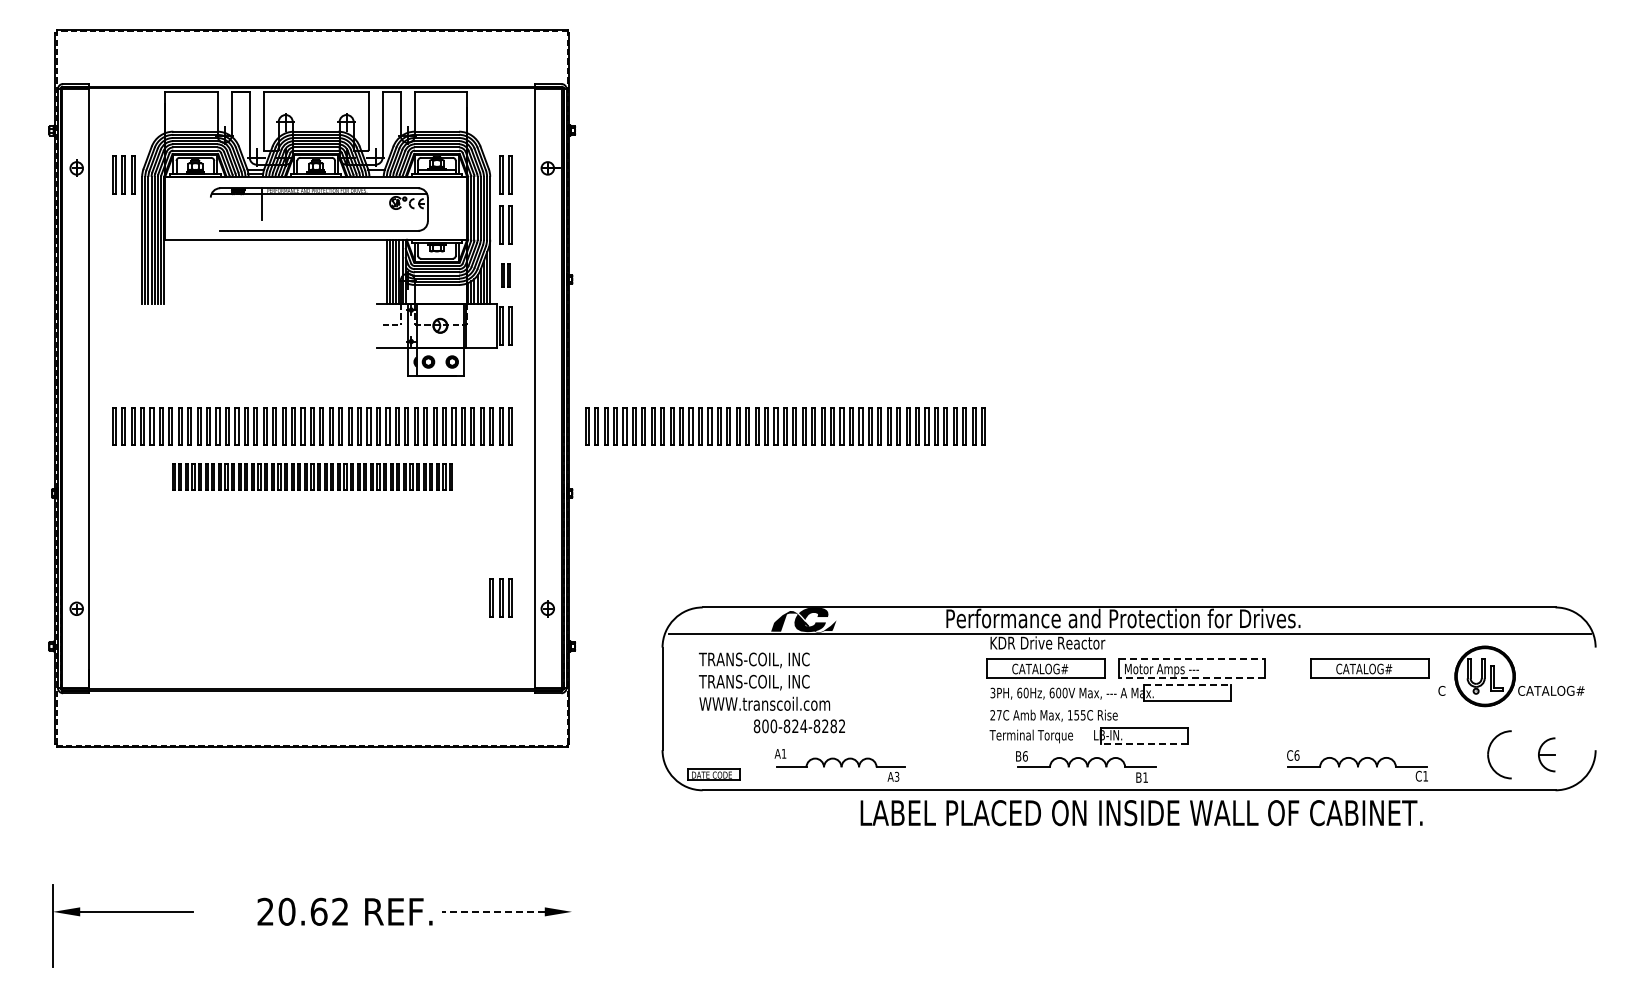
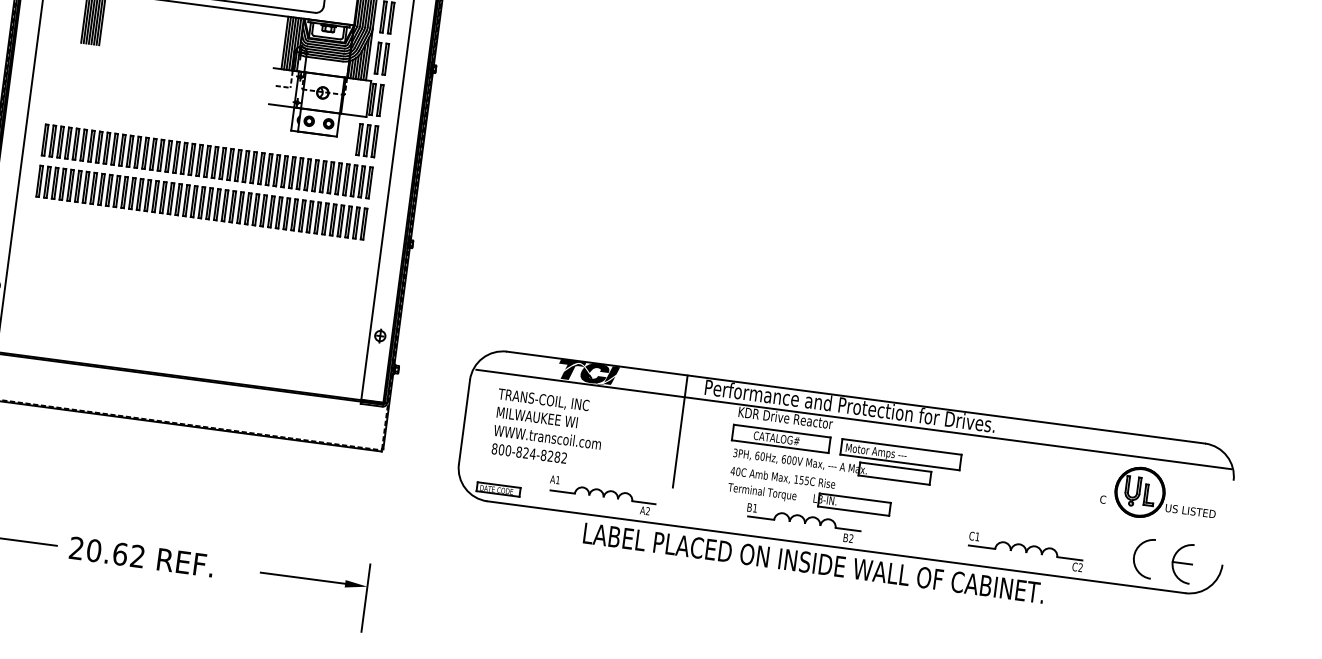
part: (505, 275) -> (381, 58), size x1.67
part: (785, 426) -> (594, 212), removed
part: (312, 476) -> (201, 202), size x1.43
part: (500, 597) -> (366, 140), moved
fill: (782, 613) -> (571, 365), added
fill: (832, 618) -> (612, 374), added
line: (1192, 659) -> (902, 447), dashed -> solid
part: (1369, 668) -> (1046, 473), removed
line: (923, 675) -> (680, 431), added
line: (1192, 678) -> (900, 462), dashed -> solid
text: (753, 682) -> (540, 418), TRANS-COIL, INC -> MILWAUKEE WI
line: (1188, 684) -> (896, 467), dashed -> solid
text: (1551, 690) -> (1192, 511), CATALOG# -> US LISTED
text: (995, 715) -> (735, 471), 27C -> 40C
text: (798, 726) -> (528, 453), moved
line: (1143, 744) -> (853, 511), dashed -> solid
part: (1546, 754) -> (1181, 562), size x1.43
text: (1296, 755) -> (977, 536), C6 -> C1
text: (1024, 756) -> (754, 508), B6 -> B1
text: (1425, 775) -> (1080, 567), C1 -> C2
text: (896, 776) -> (647, 510), A3 -> A2
text: (1145, 777) -> (851, 538), B1 -> B2
text: (1141, 813) -> (813, 563), moved
text: (344, 911) -> (141, 556), moved
line: (493, 911) -> (303, 577), dashed -> solid
line: (571, 925) -> (365, 597), added

